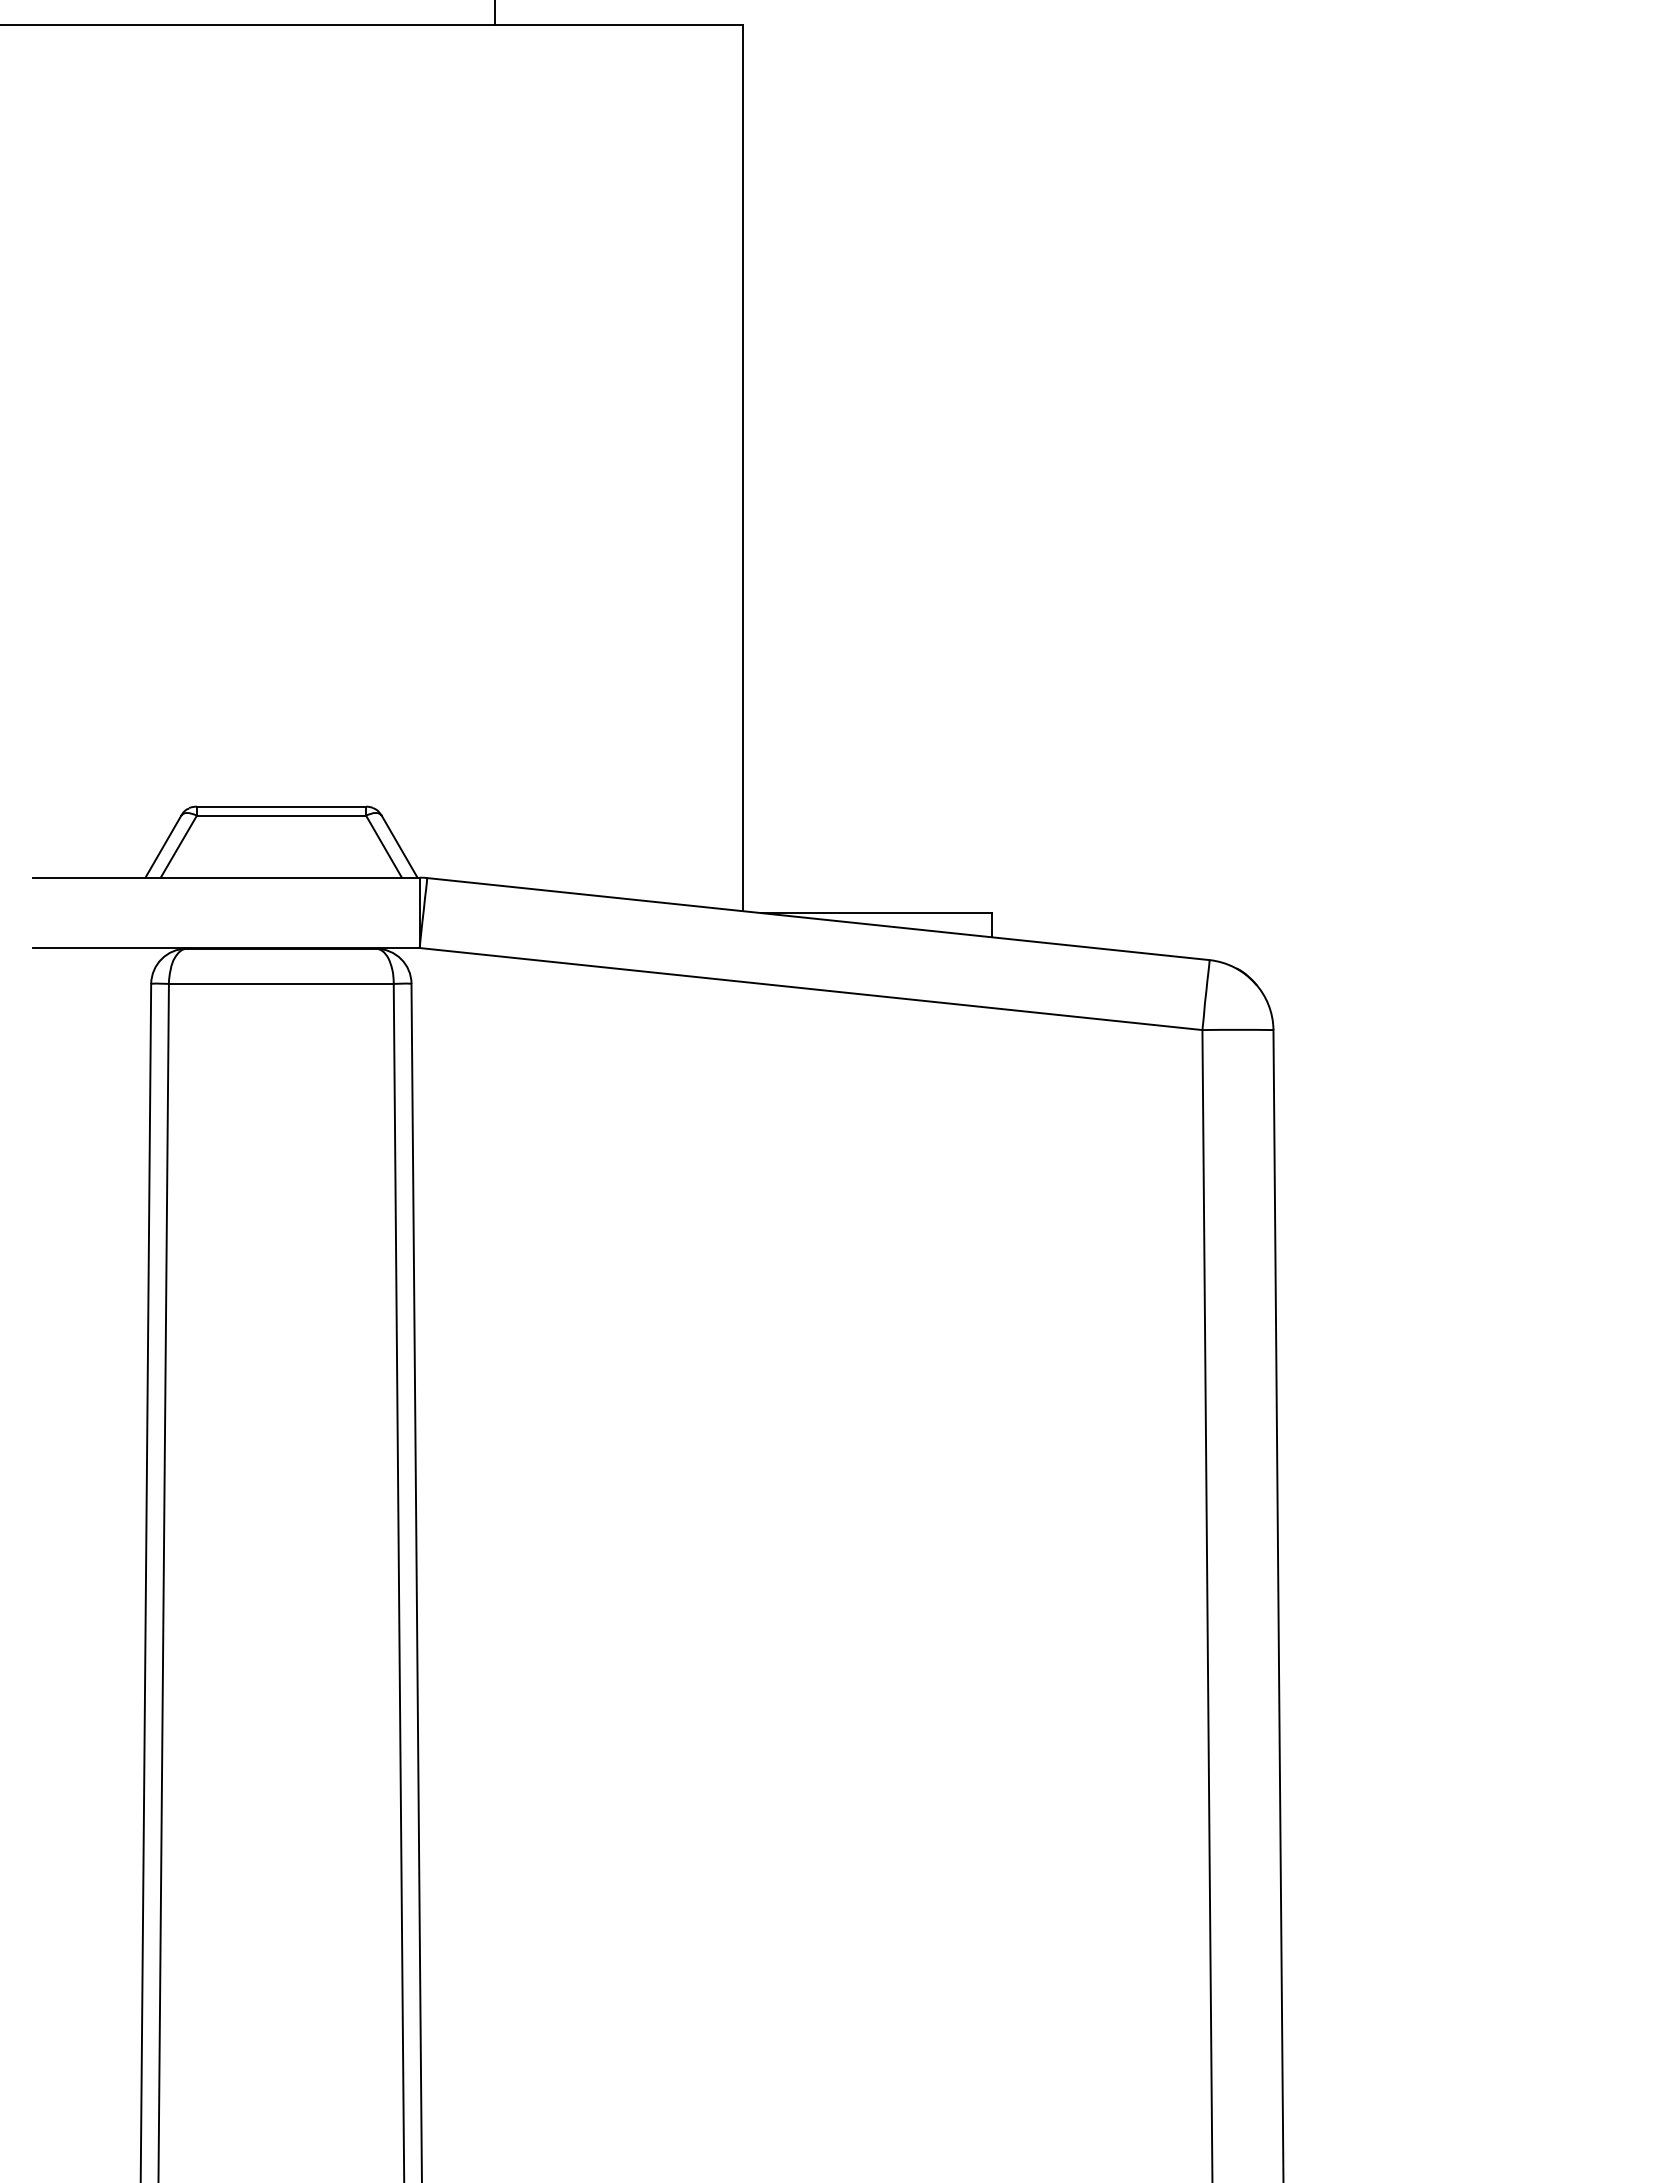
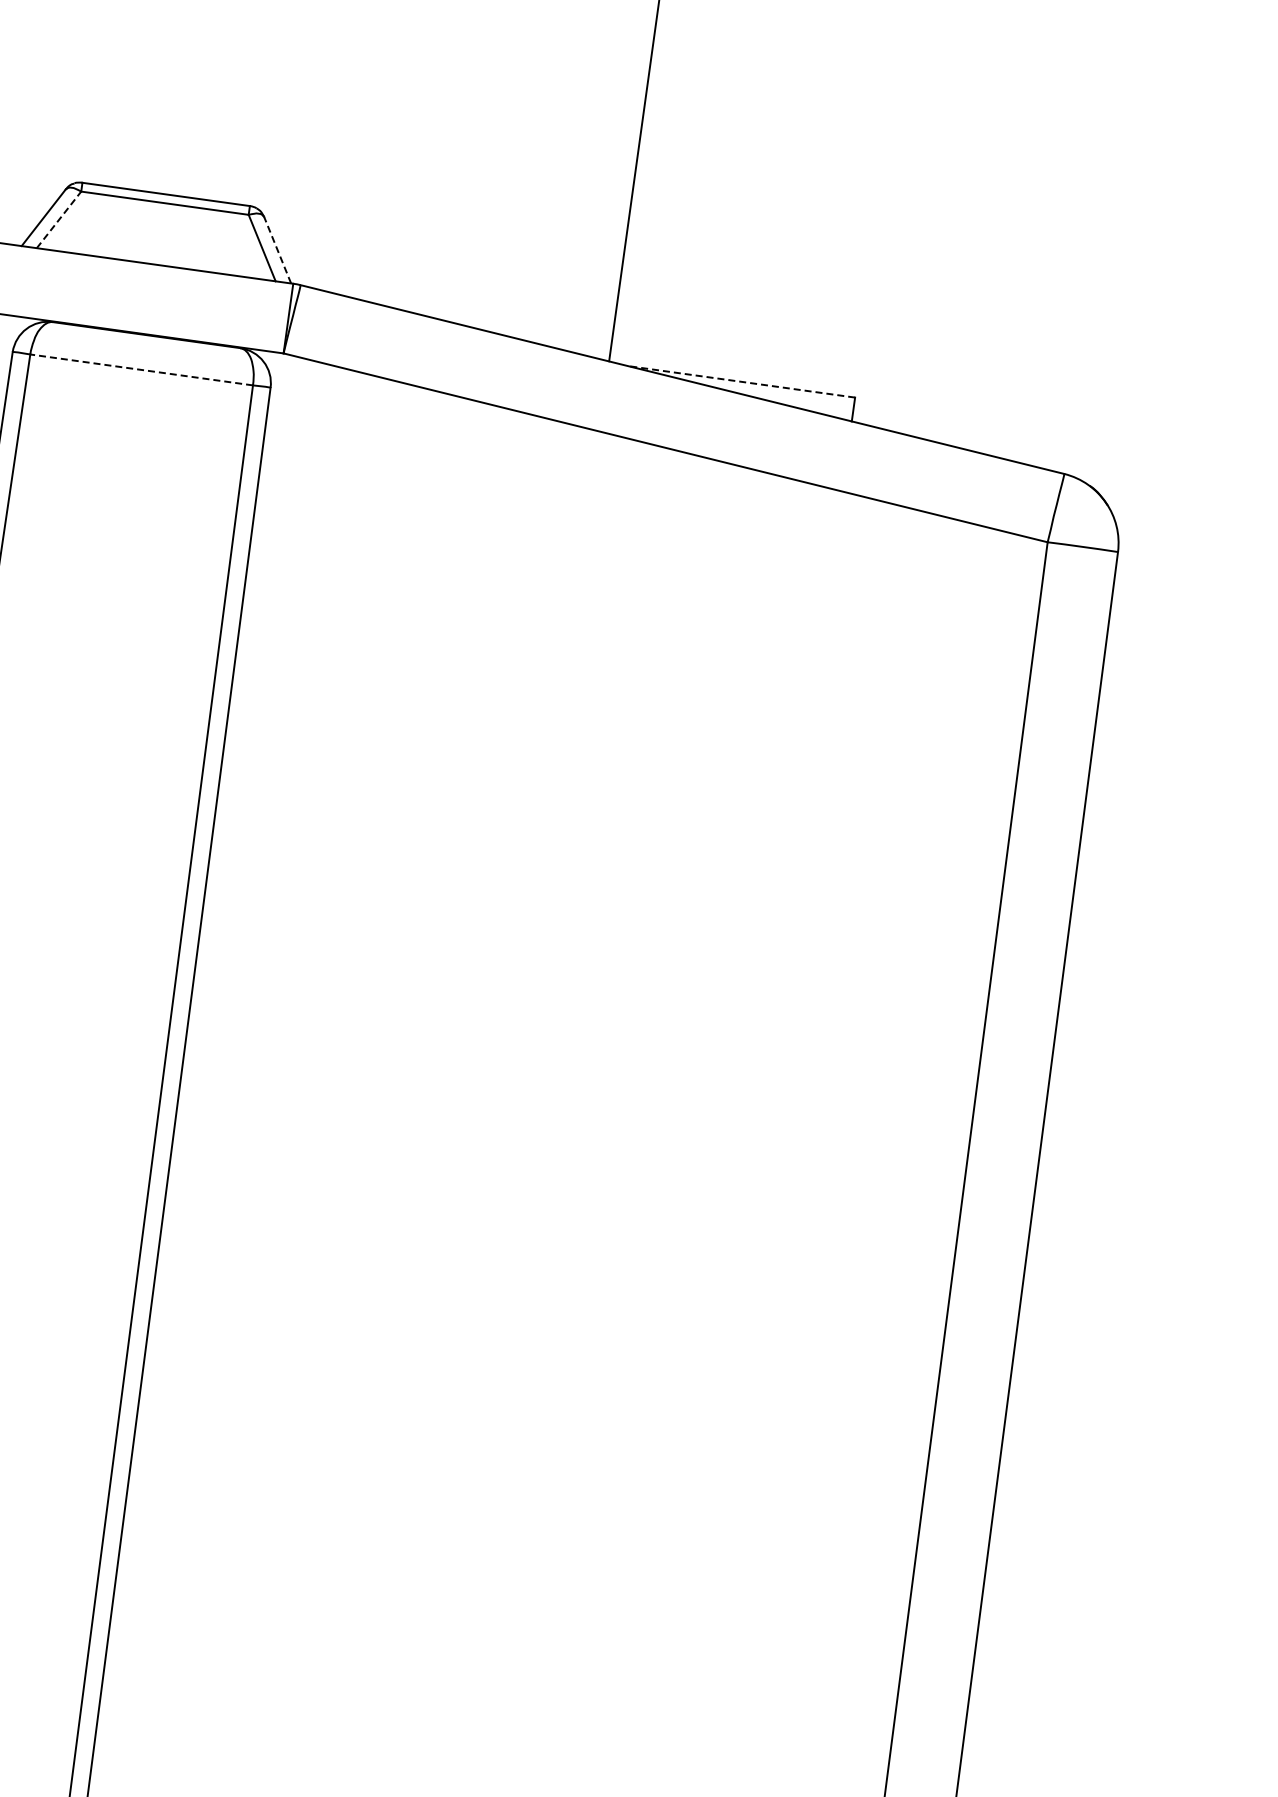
line: (178, 846) -> (58, 219), solid -> dashed
line: (399, 846) -> (277, 250), solid -> dashed
line: (876, 913) -> (740, 382), solid -> dashed
line: (280, 983) -> (140, 369), solid -> dashed

